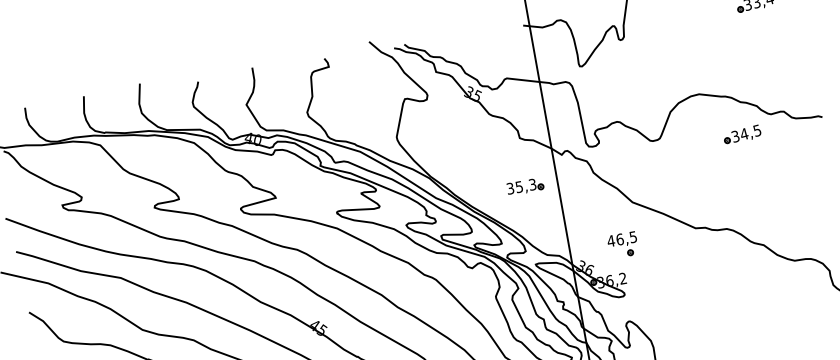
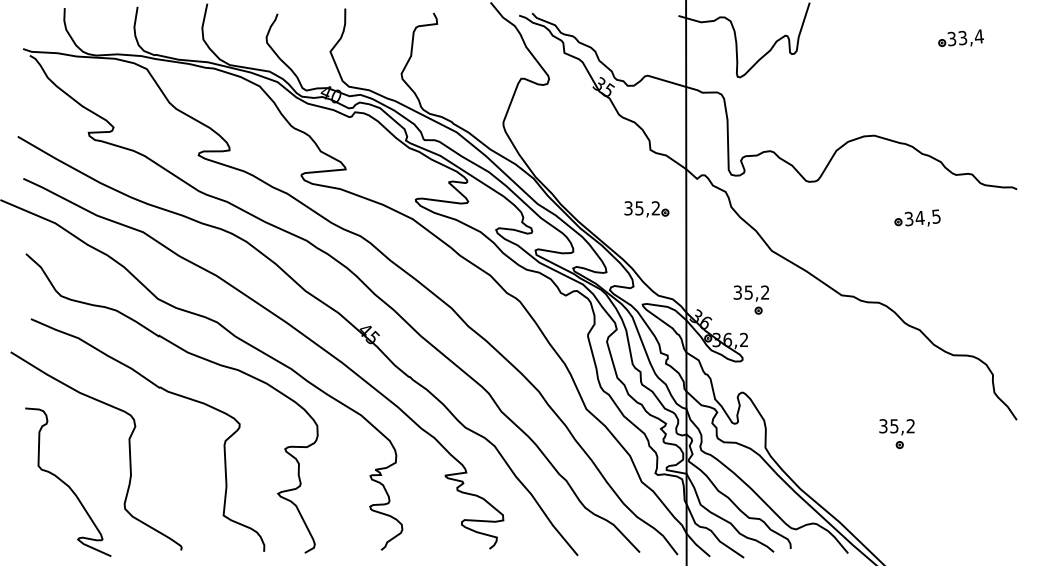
part: (742, 134) -> (917, 217), moved
text: (533, 184) -> (656, 208), 35,3 -> 35,2
text: (622, 239) -> (751, 292), 46,5 -> 35,2
part: (760, 333) -> (896, 434), added

